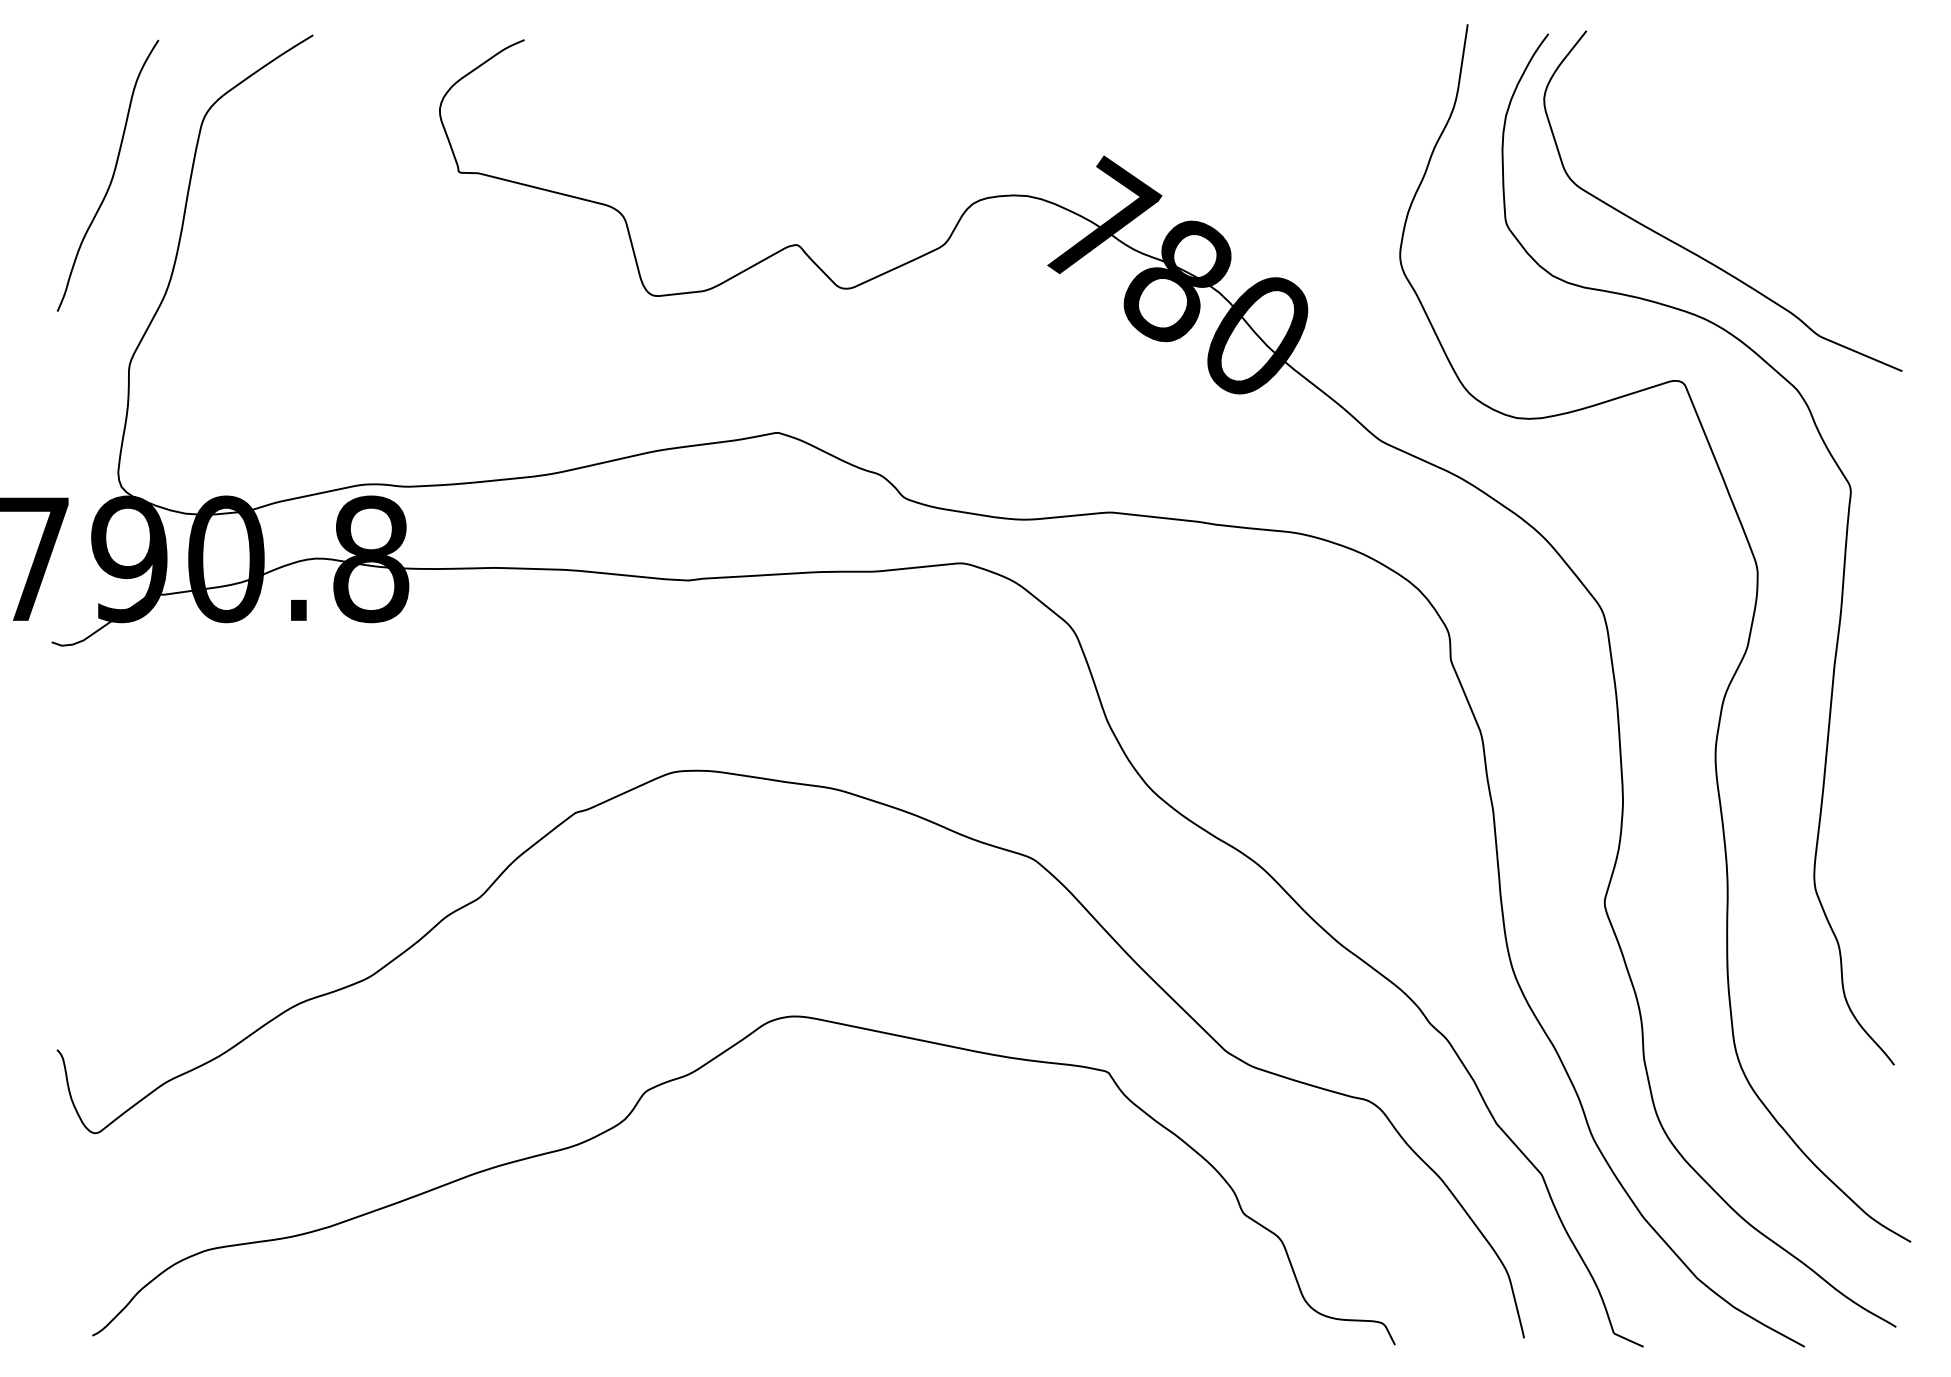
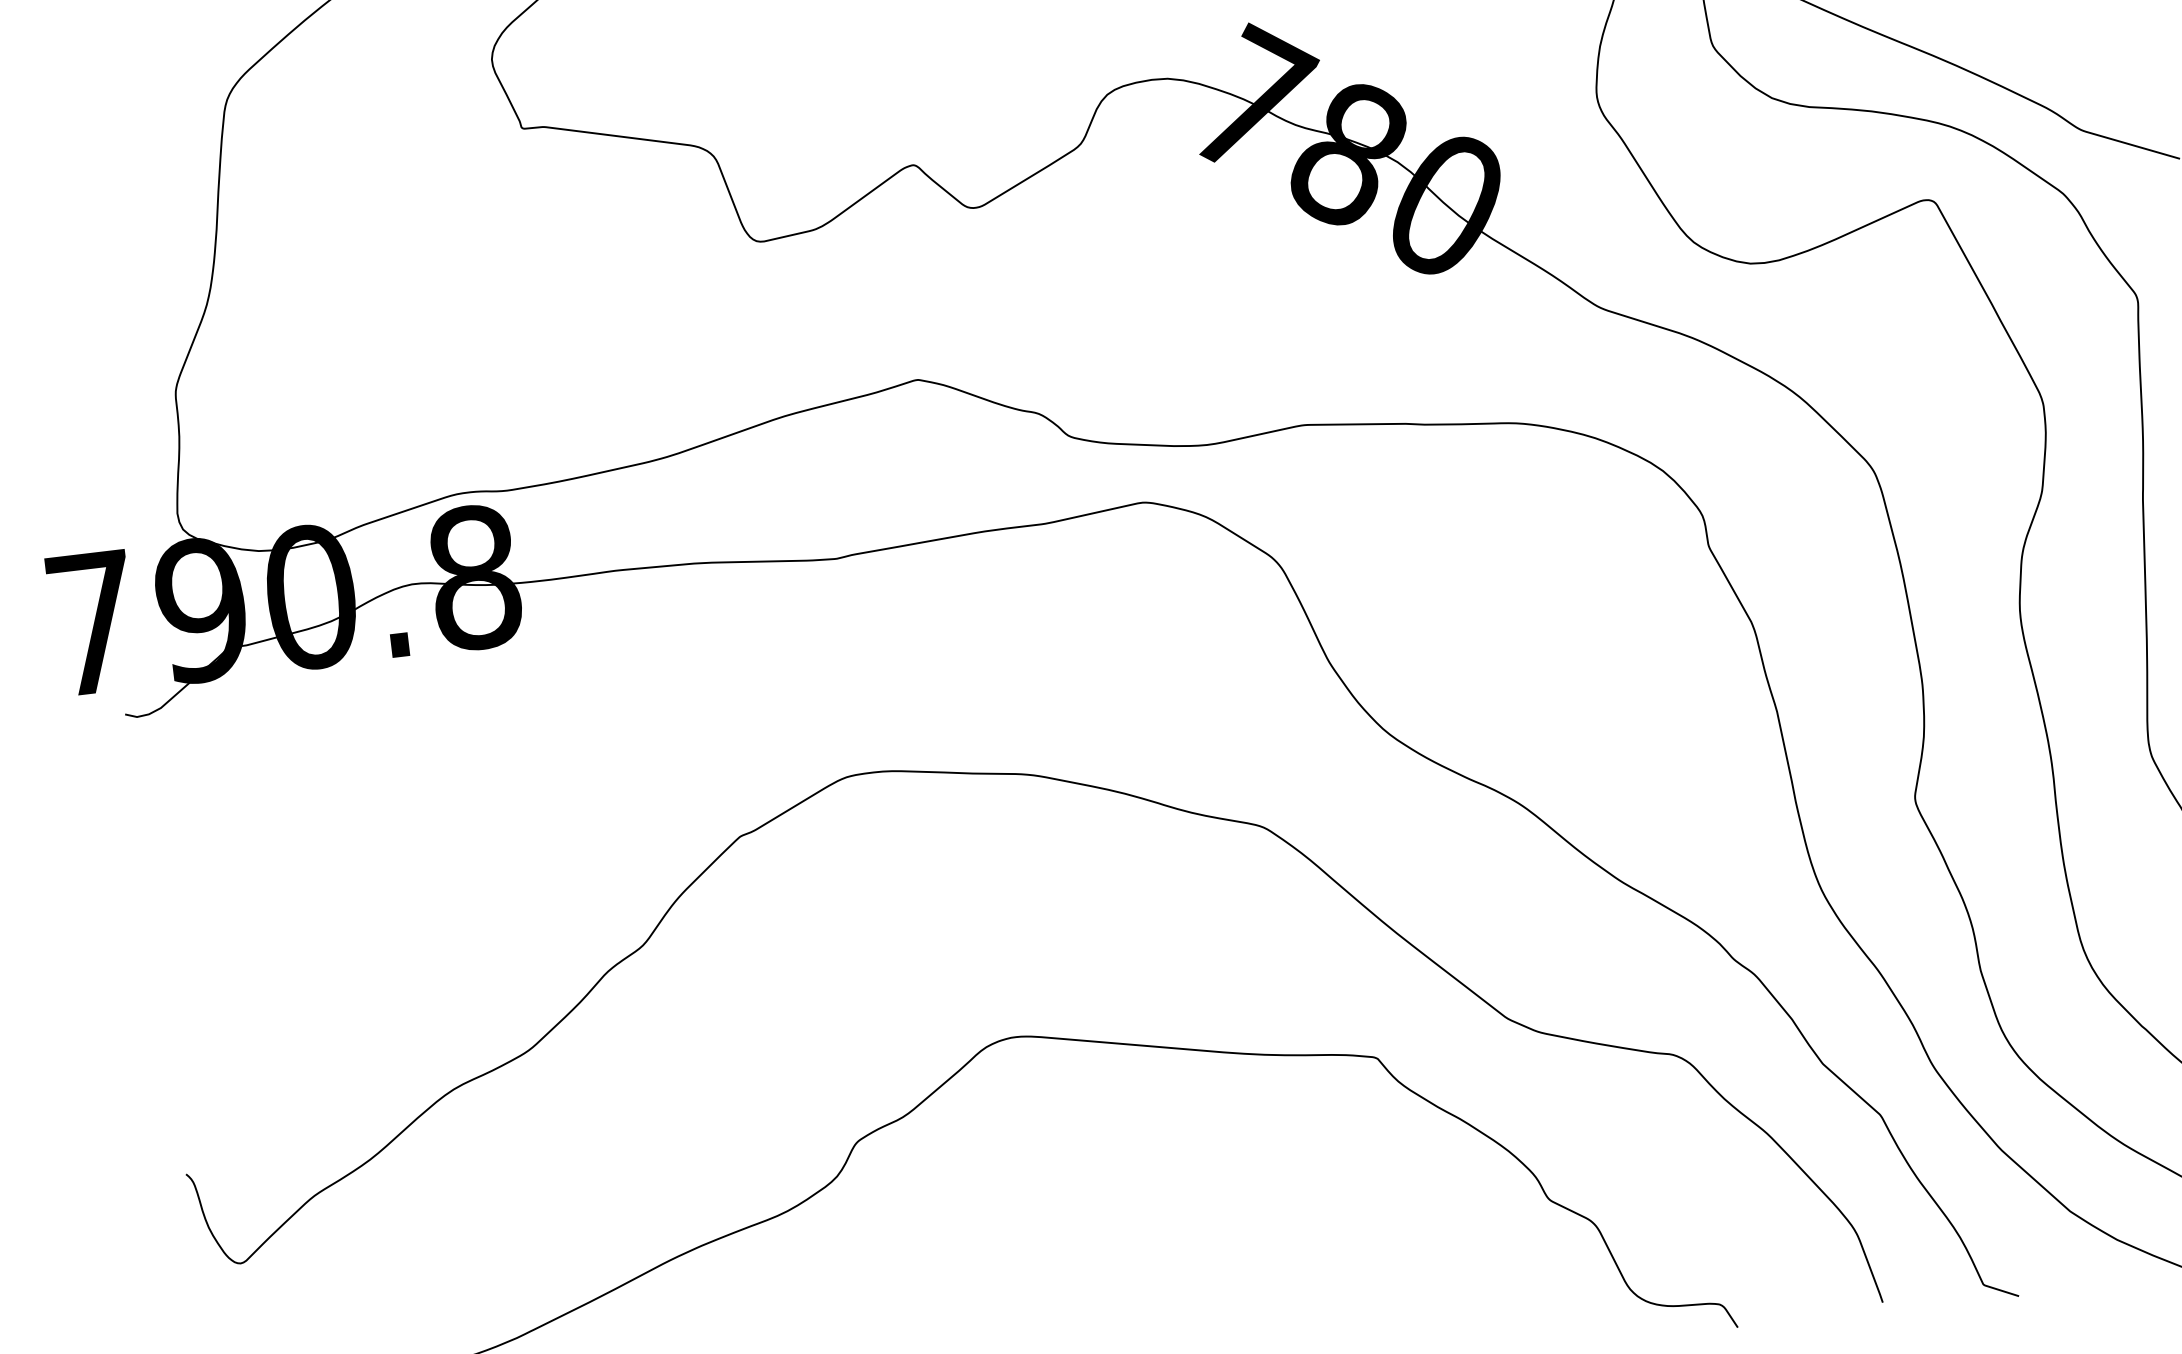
curve: (111, 177) -> (130, 181), removed

